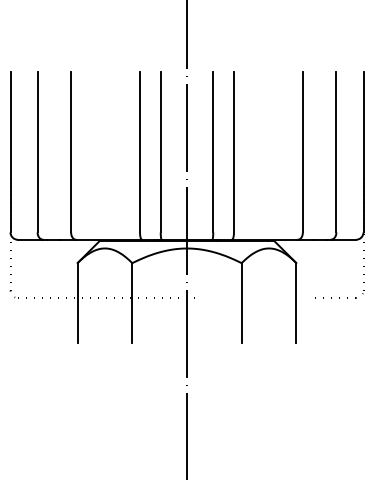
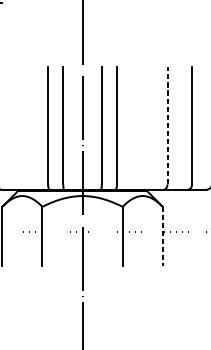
line: (302, 151) -> (167, 124), solid -> dashed
line: (296, 303) -> (162, 236), solid -> dashed

